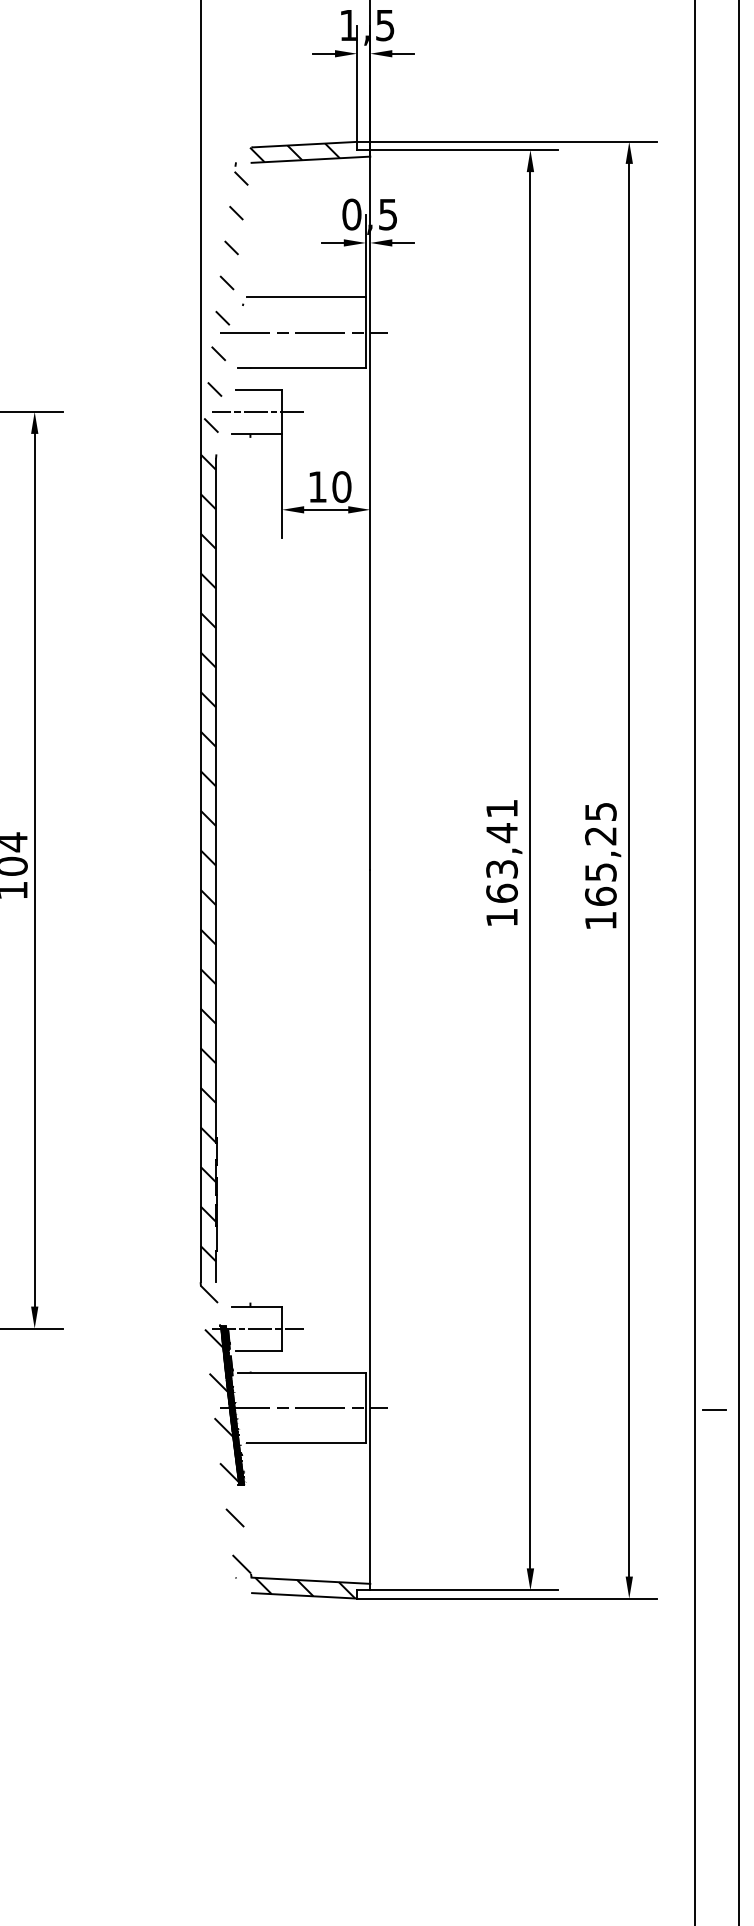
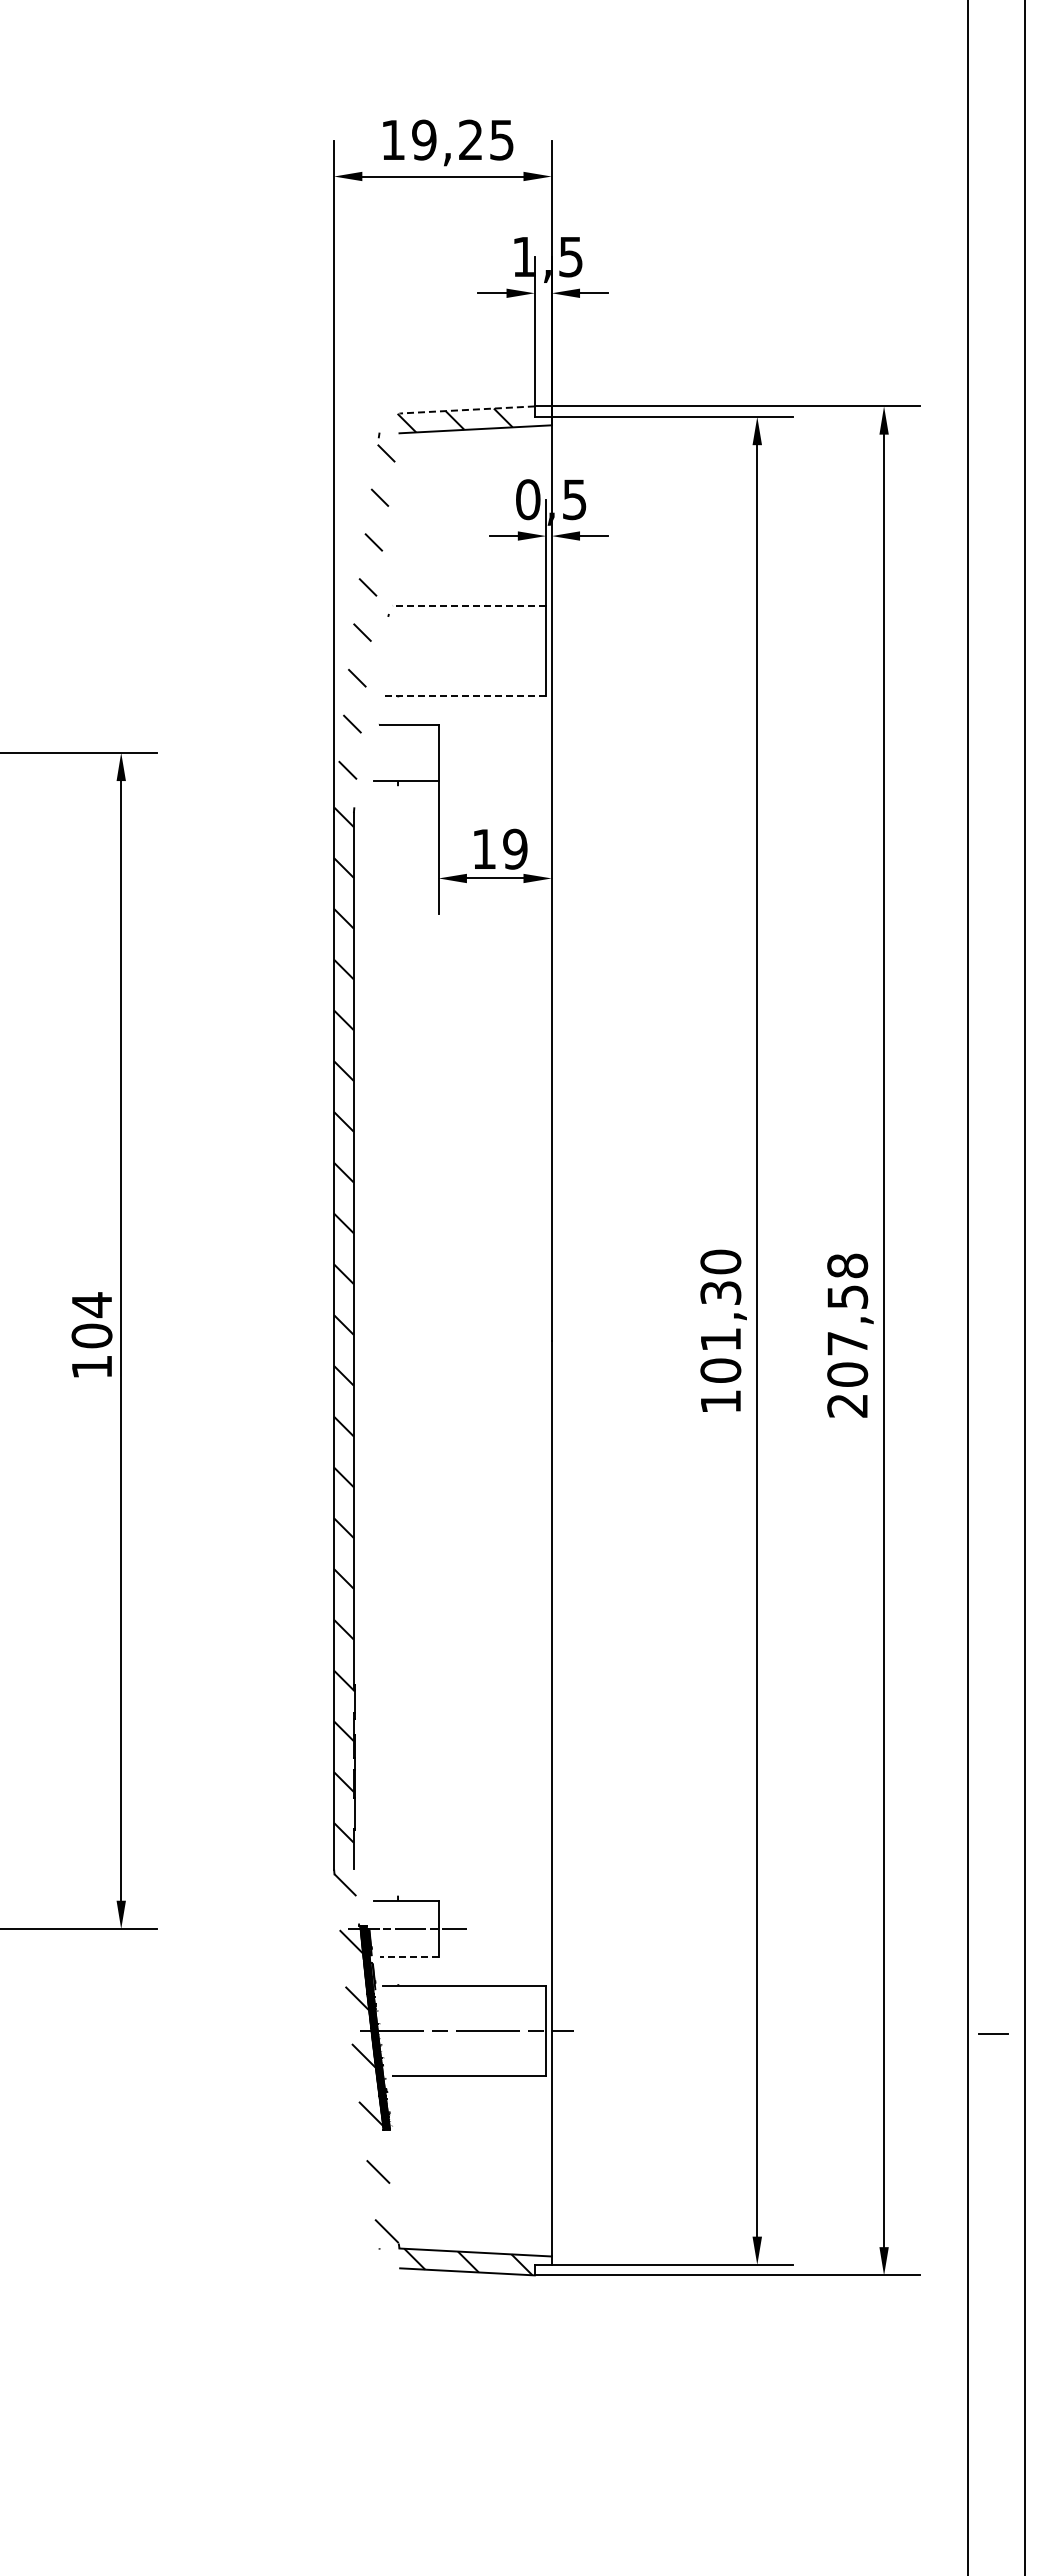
line: (304, 144) -> (467, 409), solid -> dashed
line: (306, 297) -> (469, 605), solid -> dashed
line: (303, 332) -> (466, 651), removed
line: (302, 367) -> (464, 696), solid -> dashed
line: (257, 411) -> (407, 752), removed
text: (342, 486) -> (515, 848), 10 -> 19
text: (501, 850) -> (720, 1315), 163,41 -> 101,30
text: (600, 866) -> (847, 1335), 165,25 -> 207,58
line: (259, 1350) -> (409, 1957), solid -> dashed

